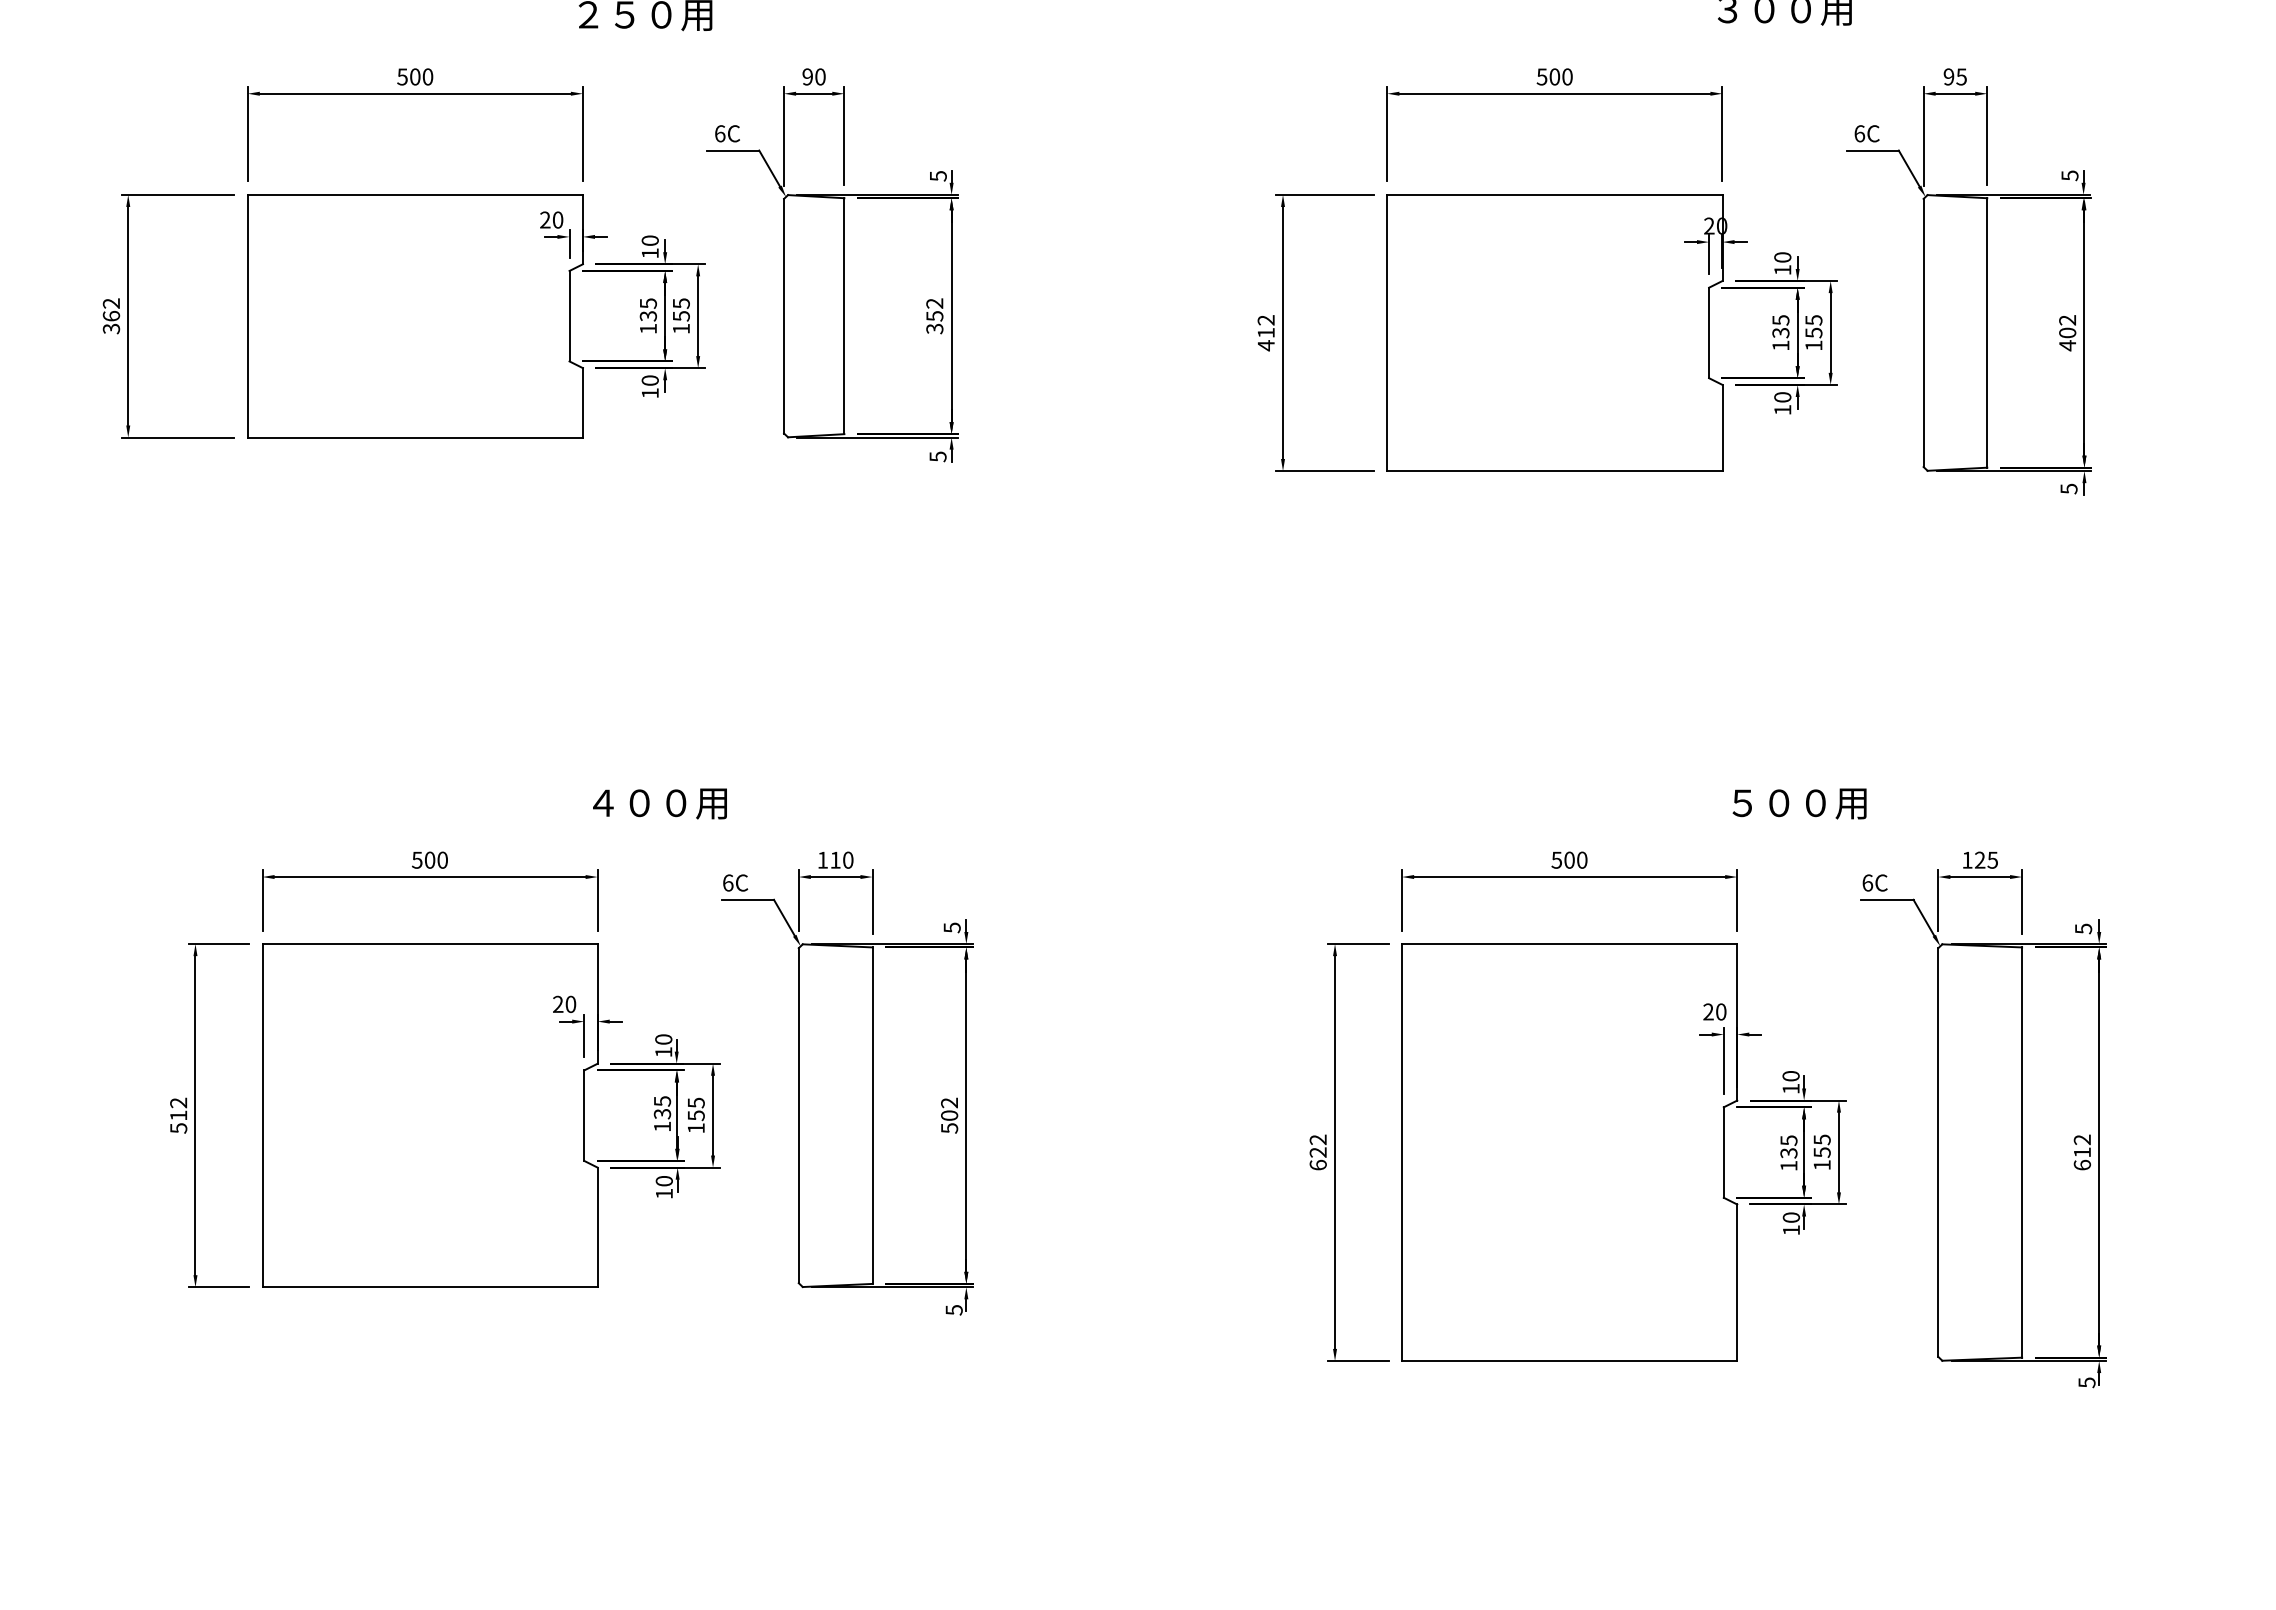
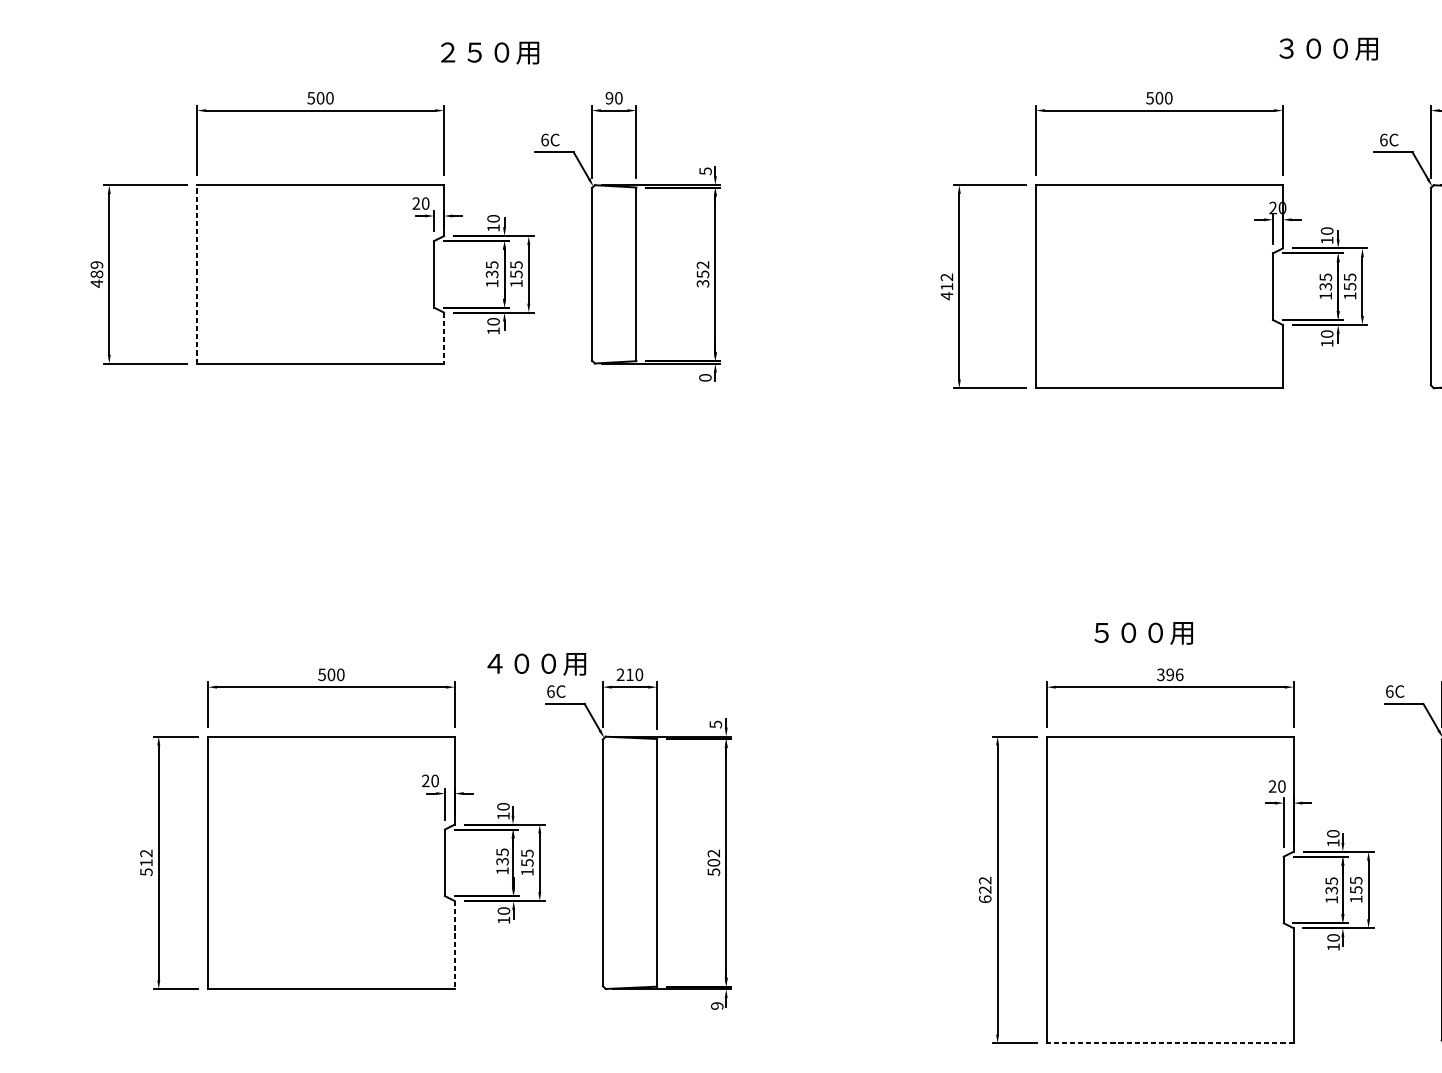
line: (247, 315) -> (197, 273), solid -> dashed
text: (111, 316) -> (96, 274), 362 -> 489
line: (582, 402) -> (443, 337), solid -> dashed
text: (937, 456) -> (704, 377), 5 -> 0
text: (659, 803) -> (536, 663), moved
text: (1799, 803) -> (1143, 633), moved
text: (822, 859) -> (620, 674), 110 -> 210
text: (1569, 859) -> (1170, 674), 500 -> 396
line: (597, 1227) -> (454, 945), solid -> dashed
text: (953, 1310) -> (716, 1006), 5 -> 9
line: (1569, 1361) -> (1170, 1043), solid -> dashed

